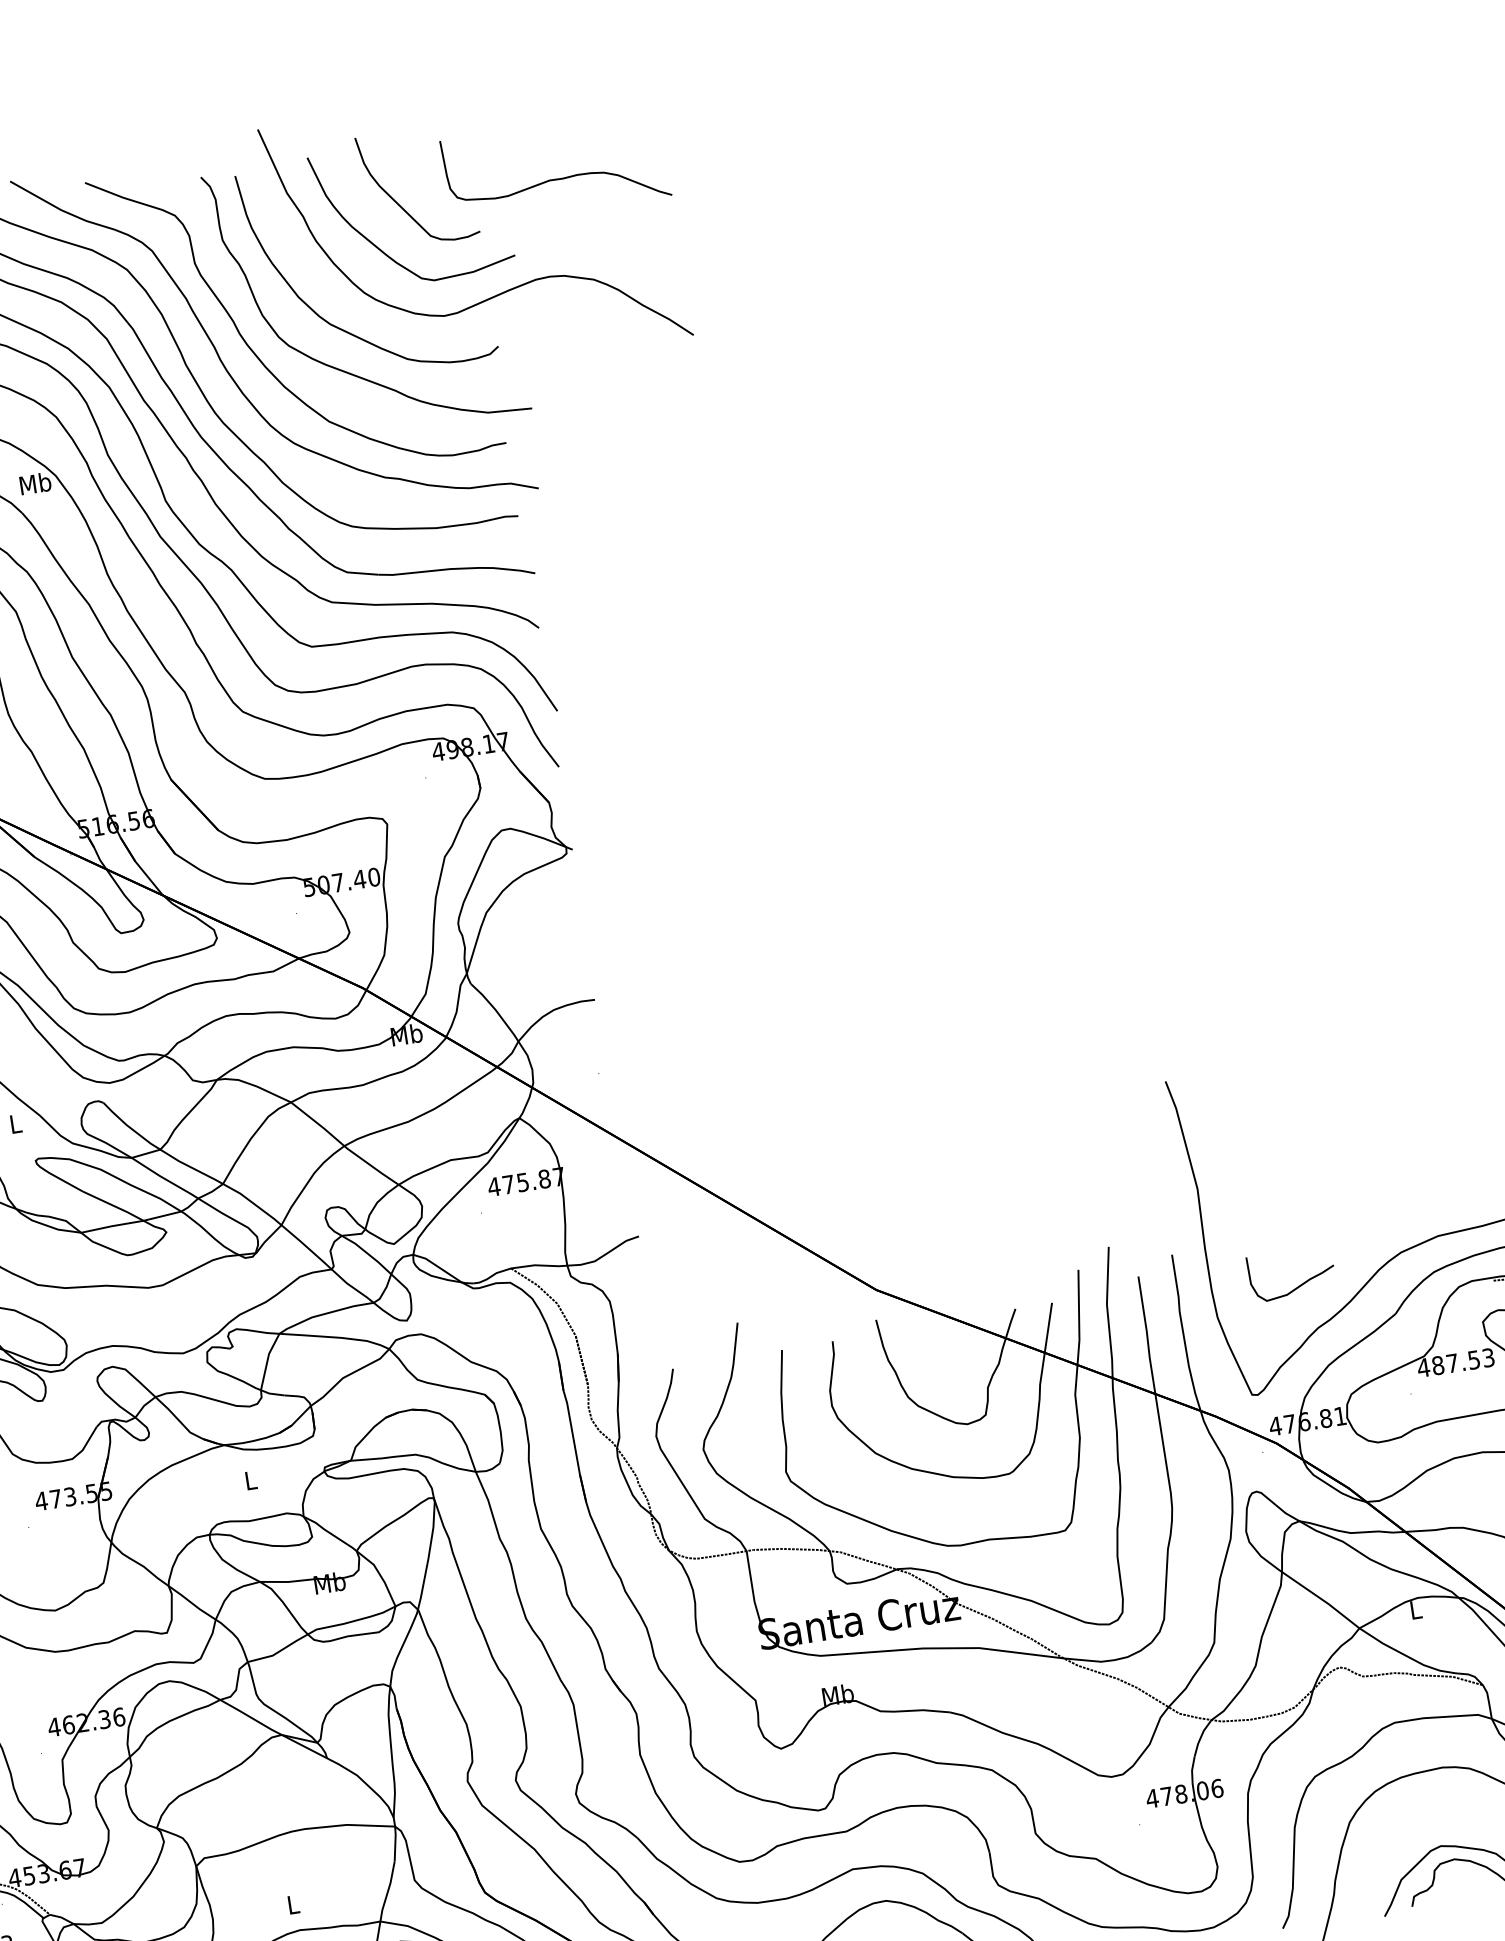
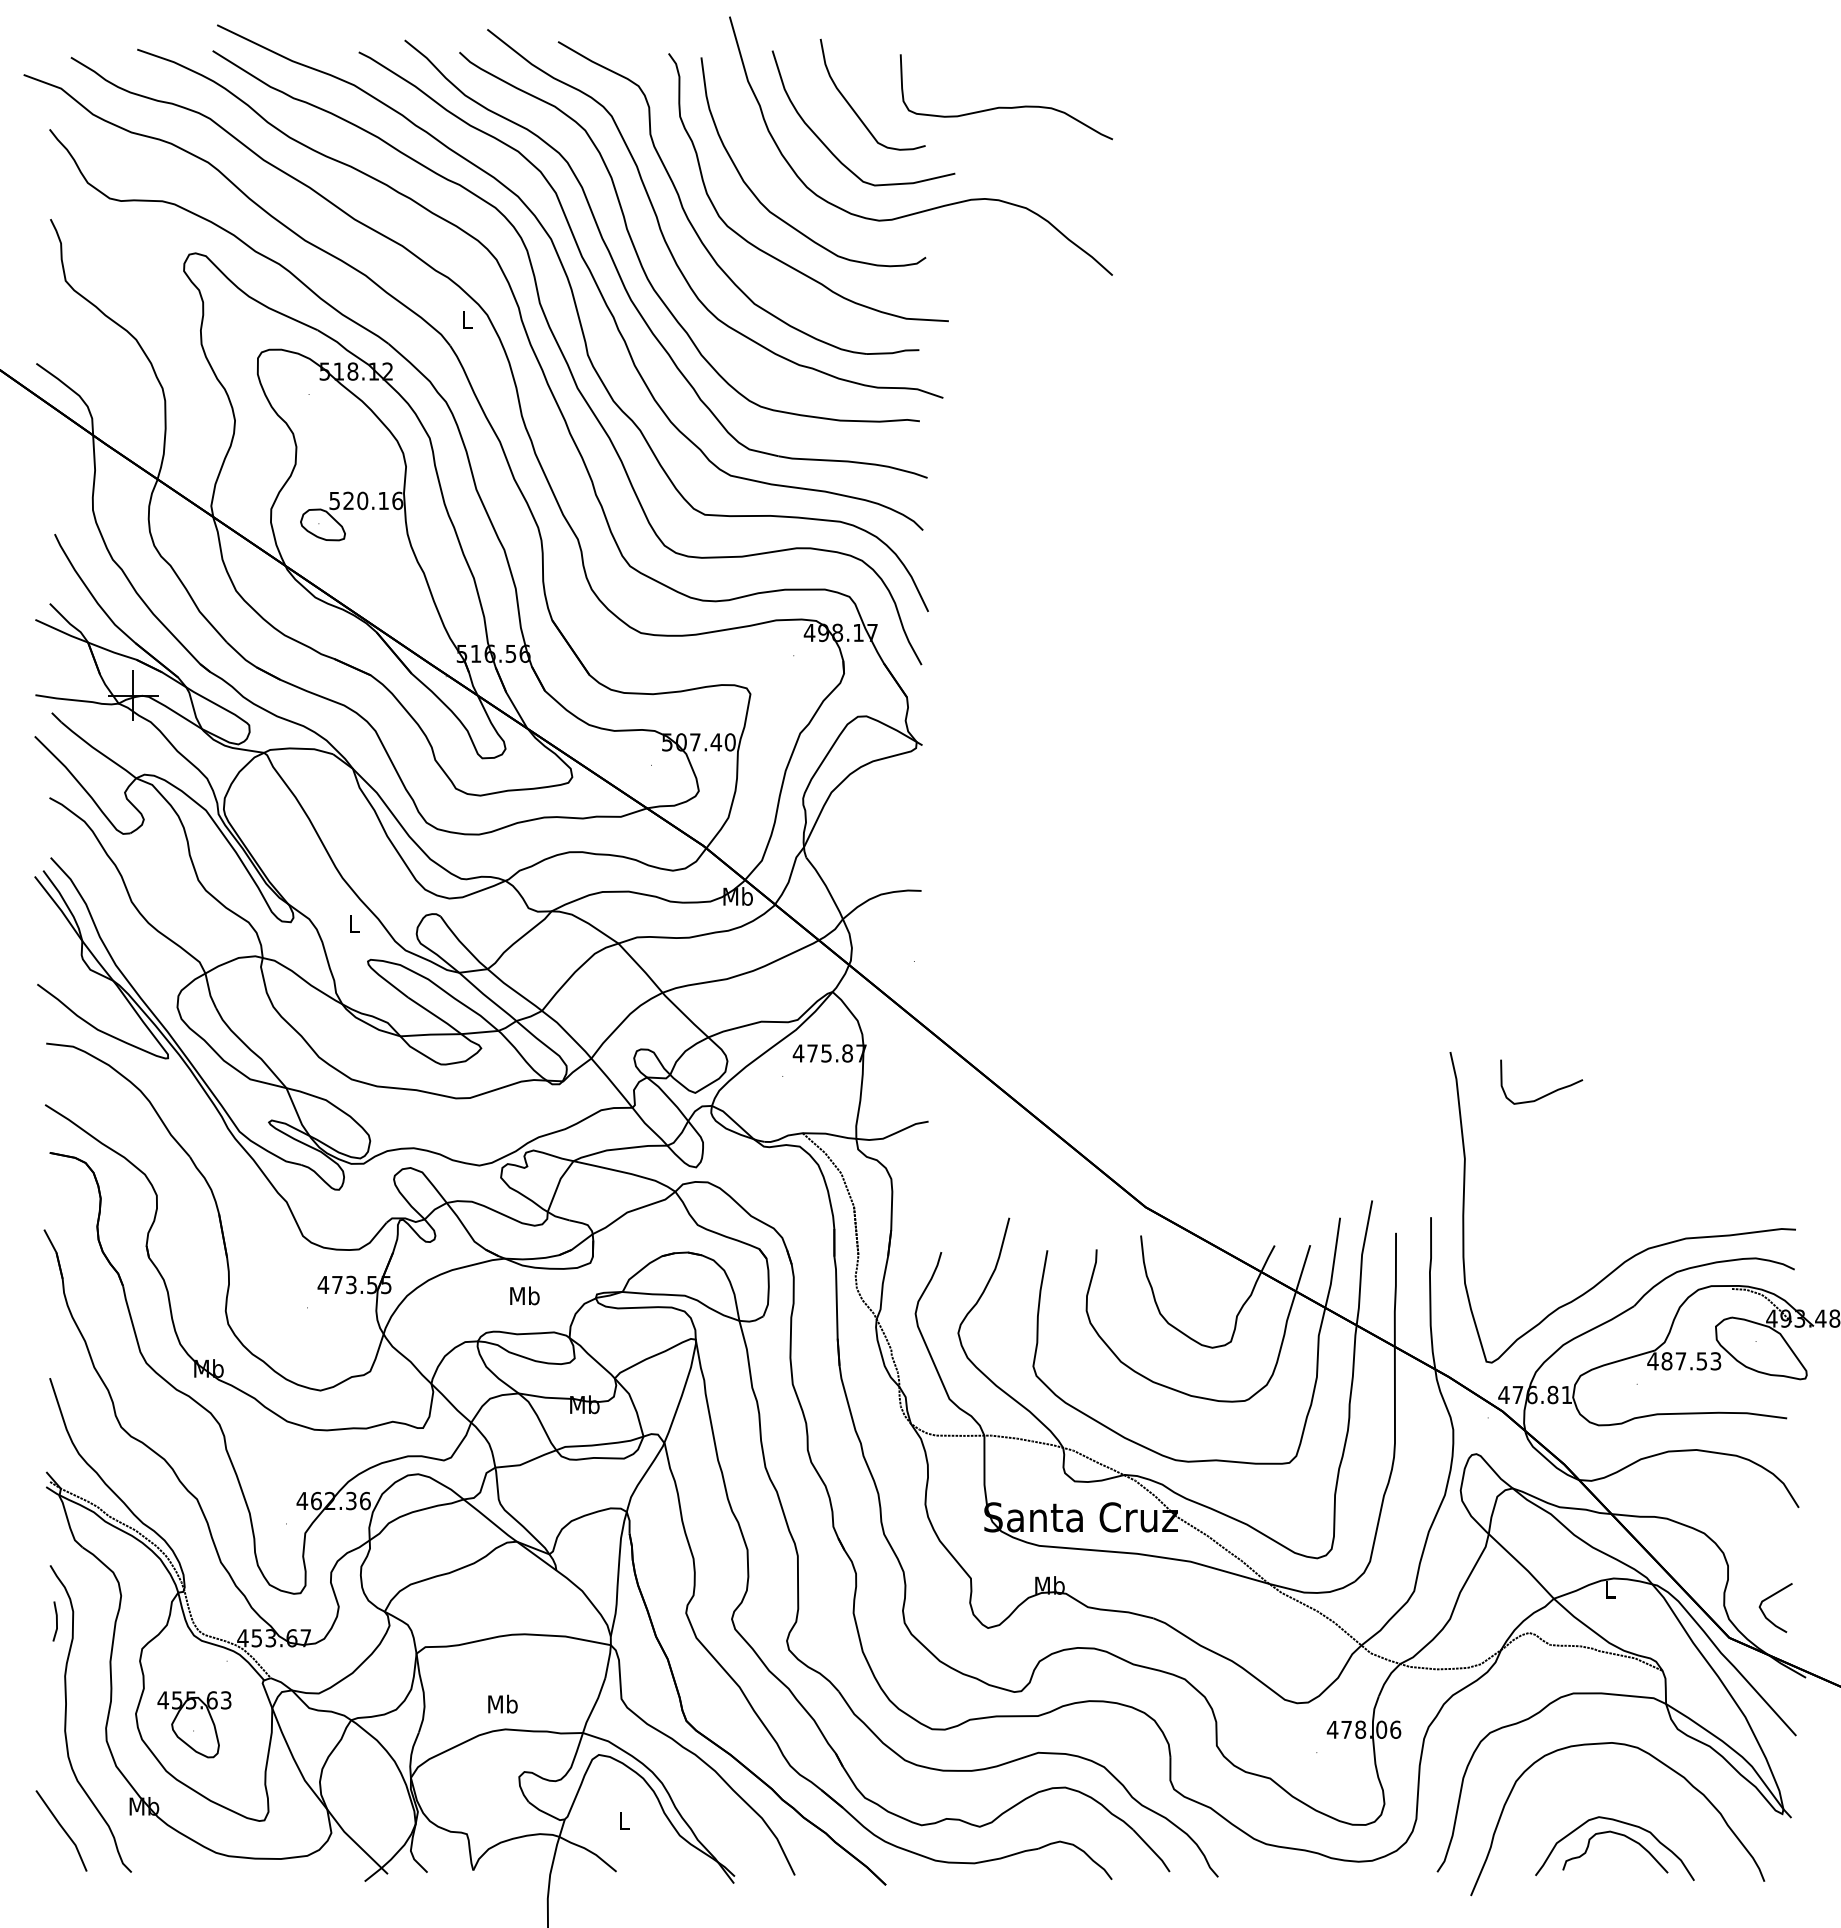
text: (34, 483) -> (466, 319), Mb -> L
curve: (1299, 1284) -> (1547, 1093), moved
text: (250, 1480) -> (524, 1295), L -> Mb
text: (292, 1903) -> (502, 1703), L -> Mb

